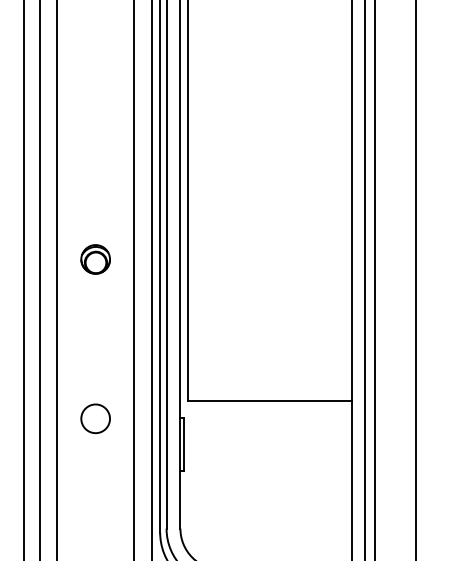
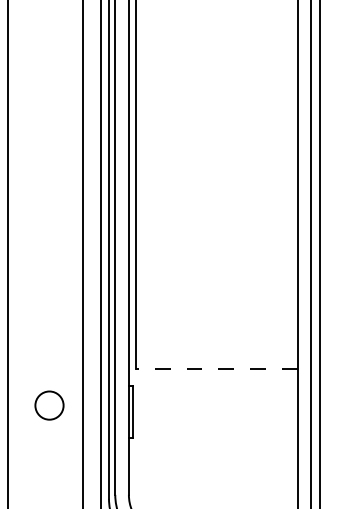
part: (95, 259) -> (45, 230), removed
line: (269, 400) -> (216, 368), solid -> dashed
circle: (95, 418) -> (49, 405), moved

